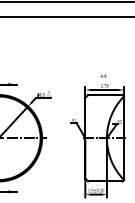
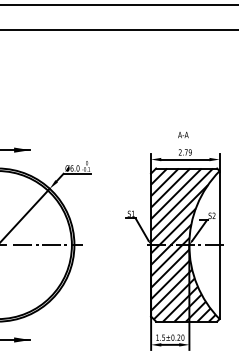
hatch: (103, 138) -> (183, 245), added

